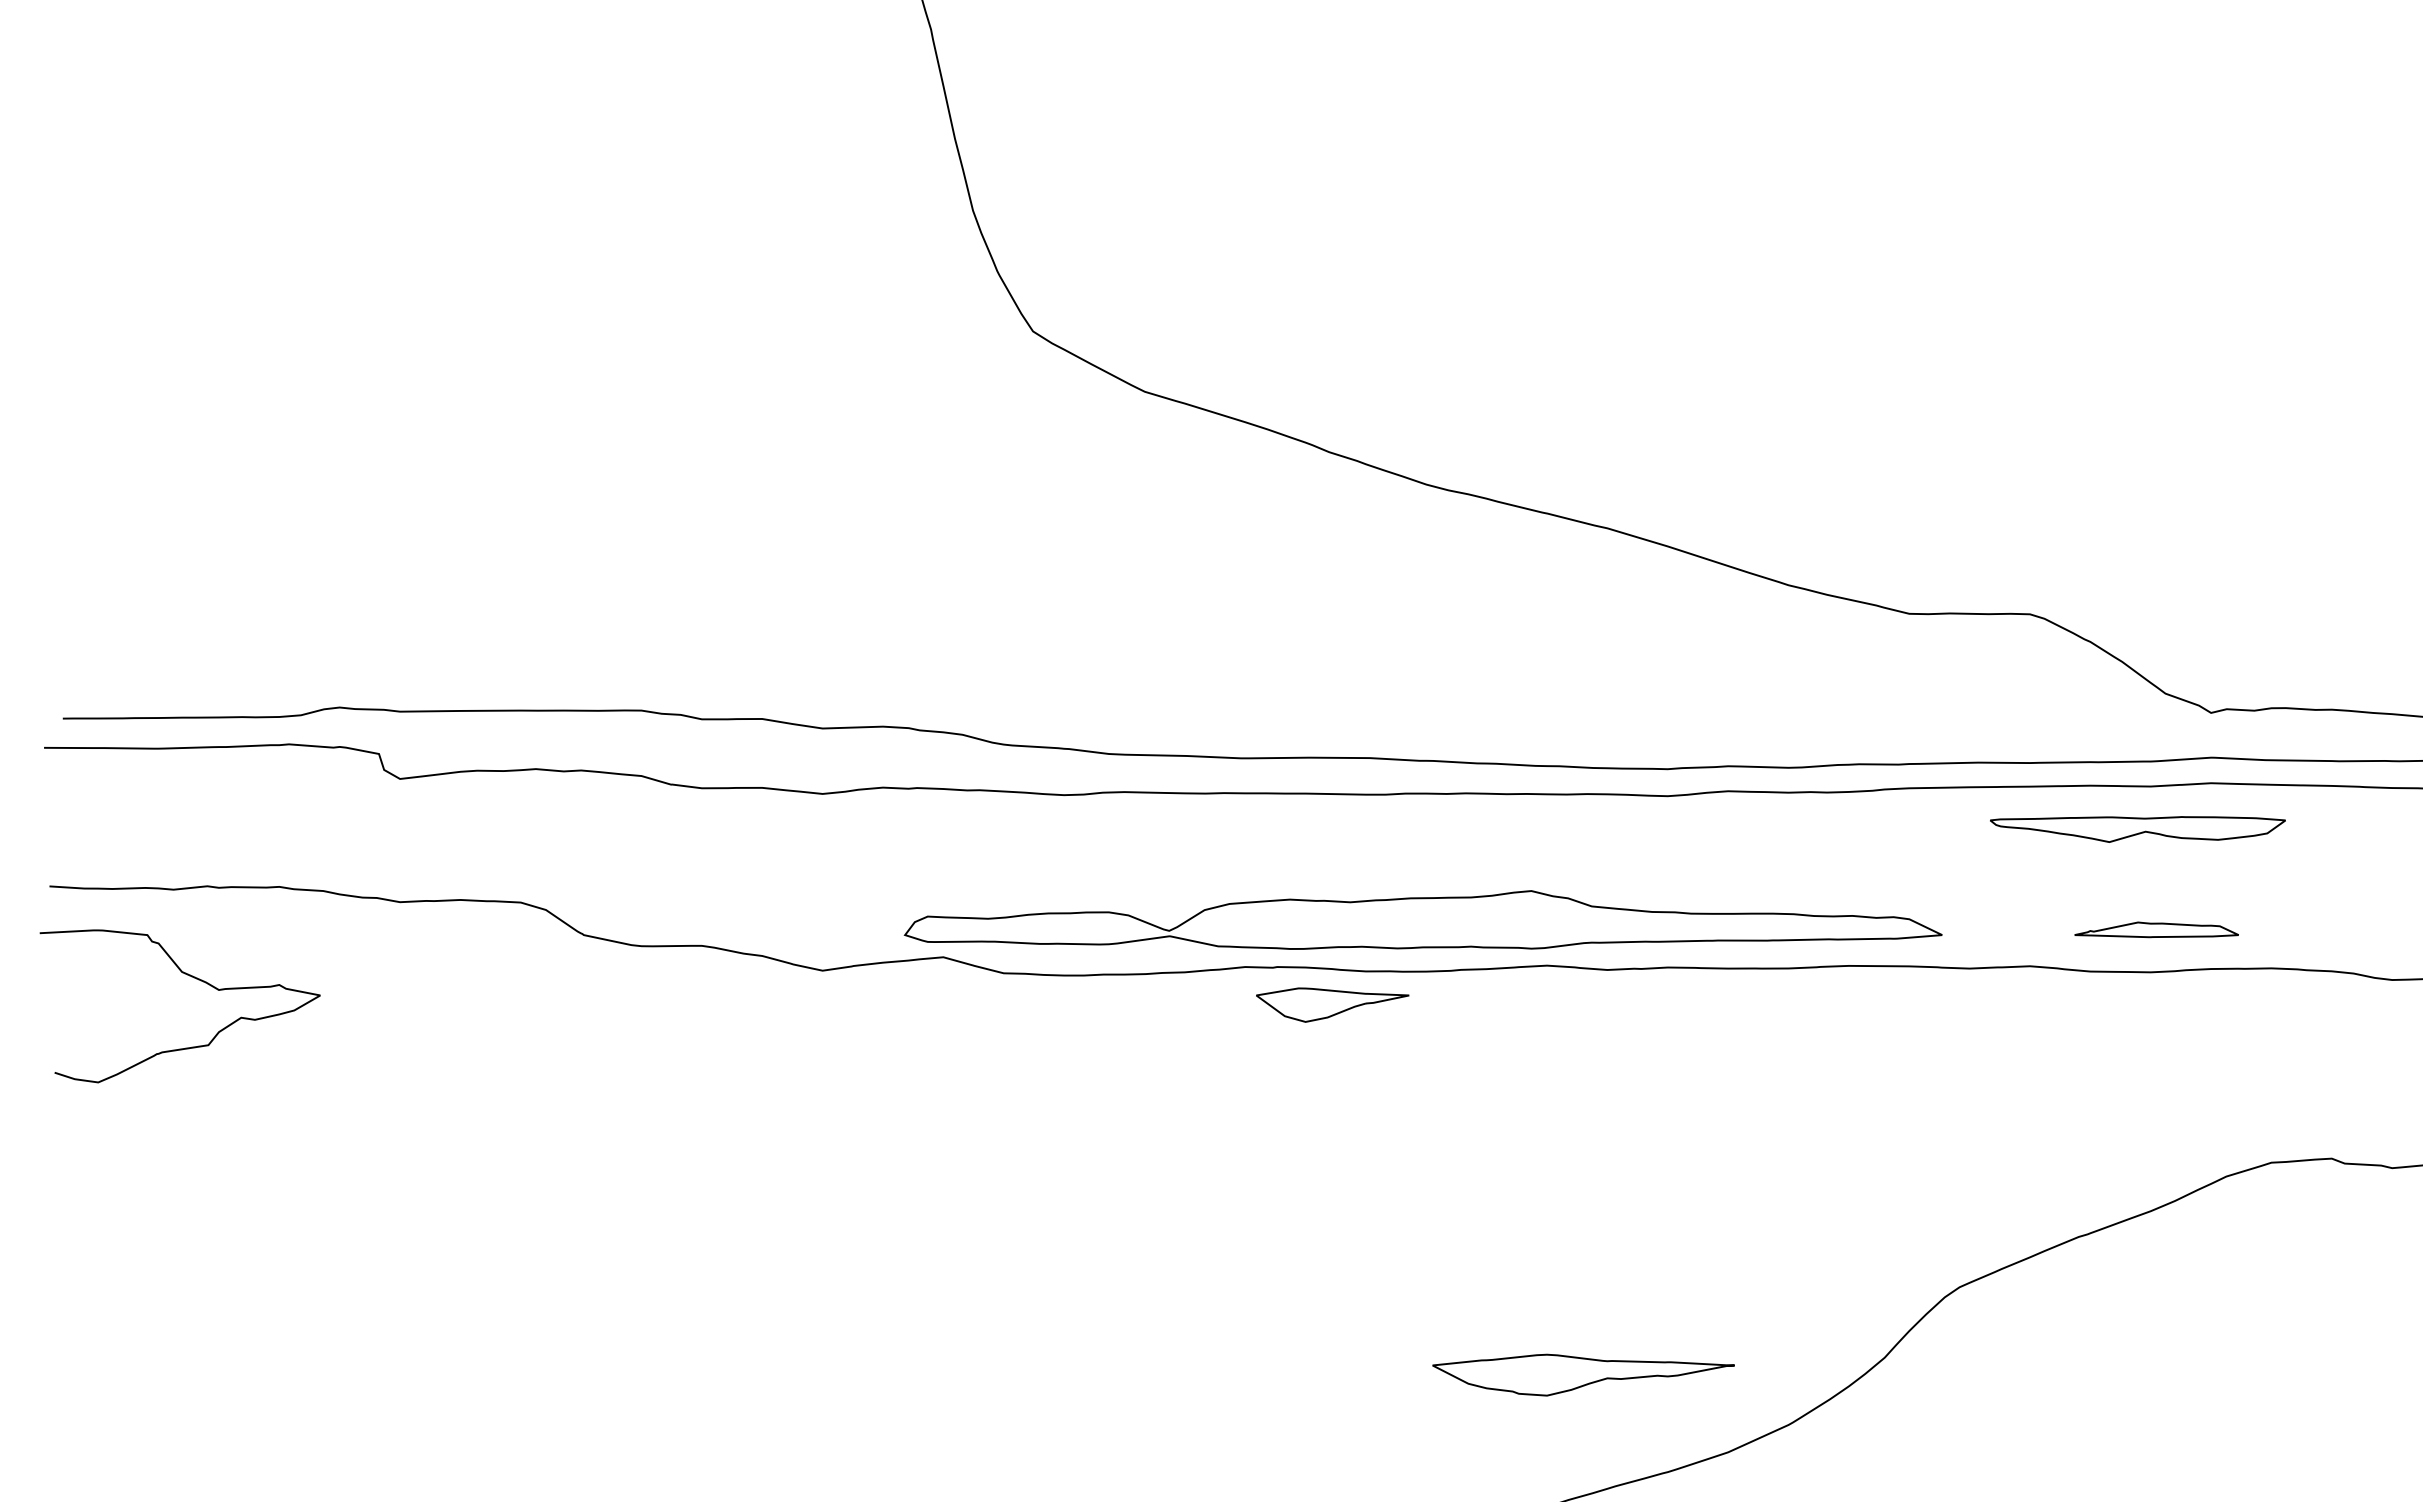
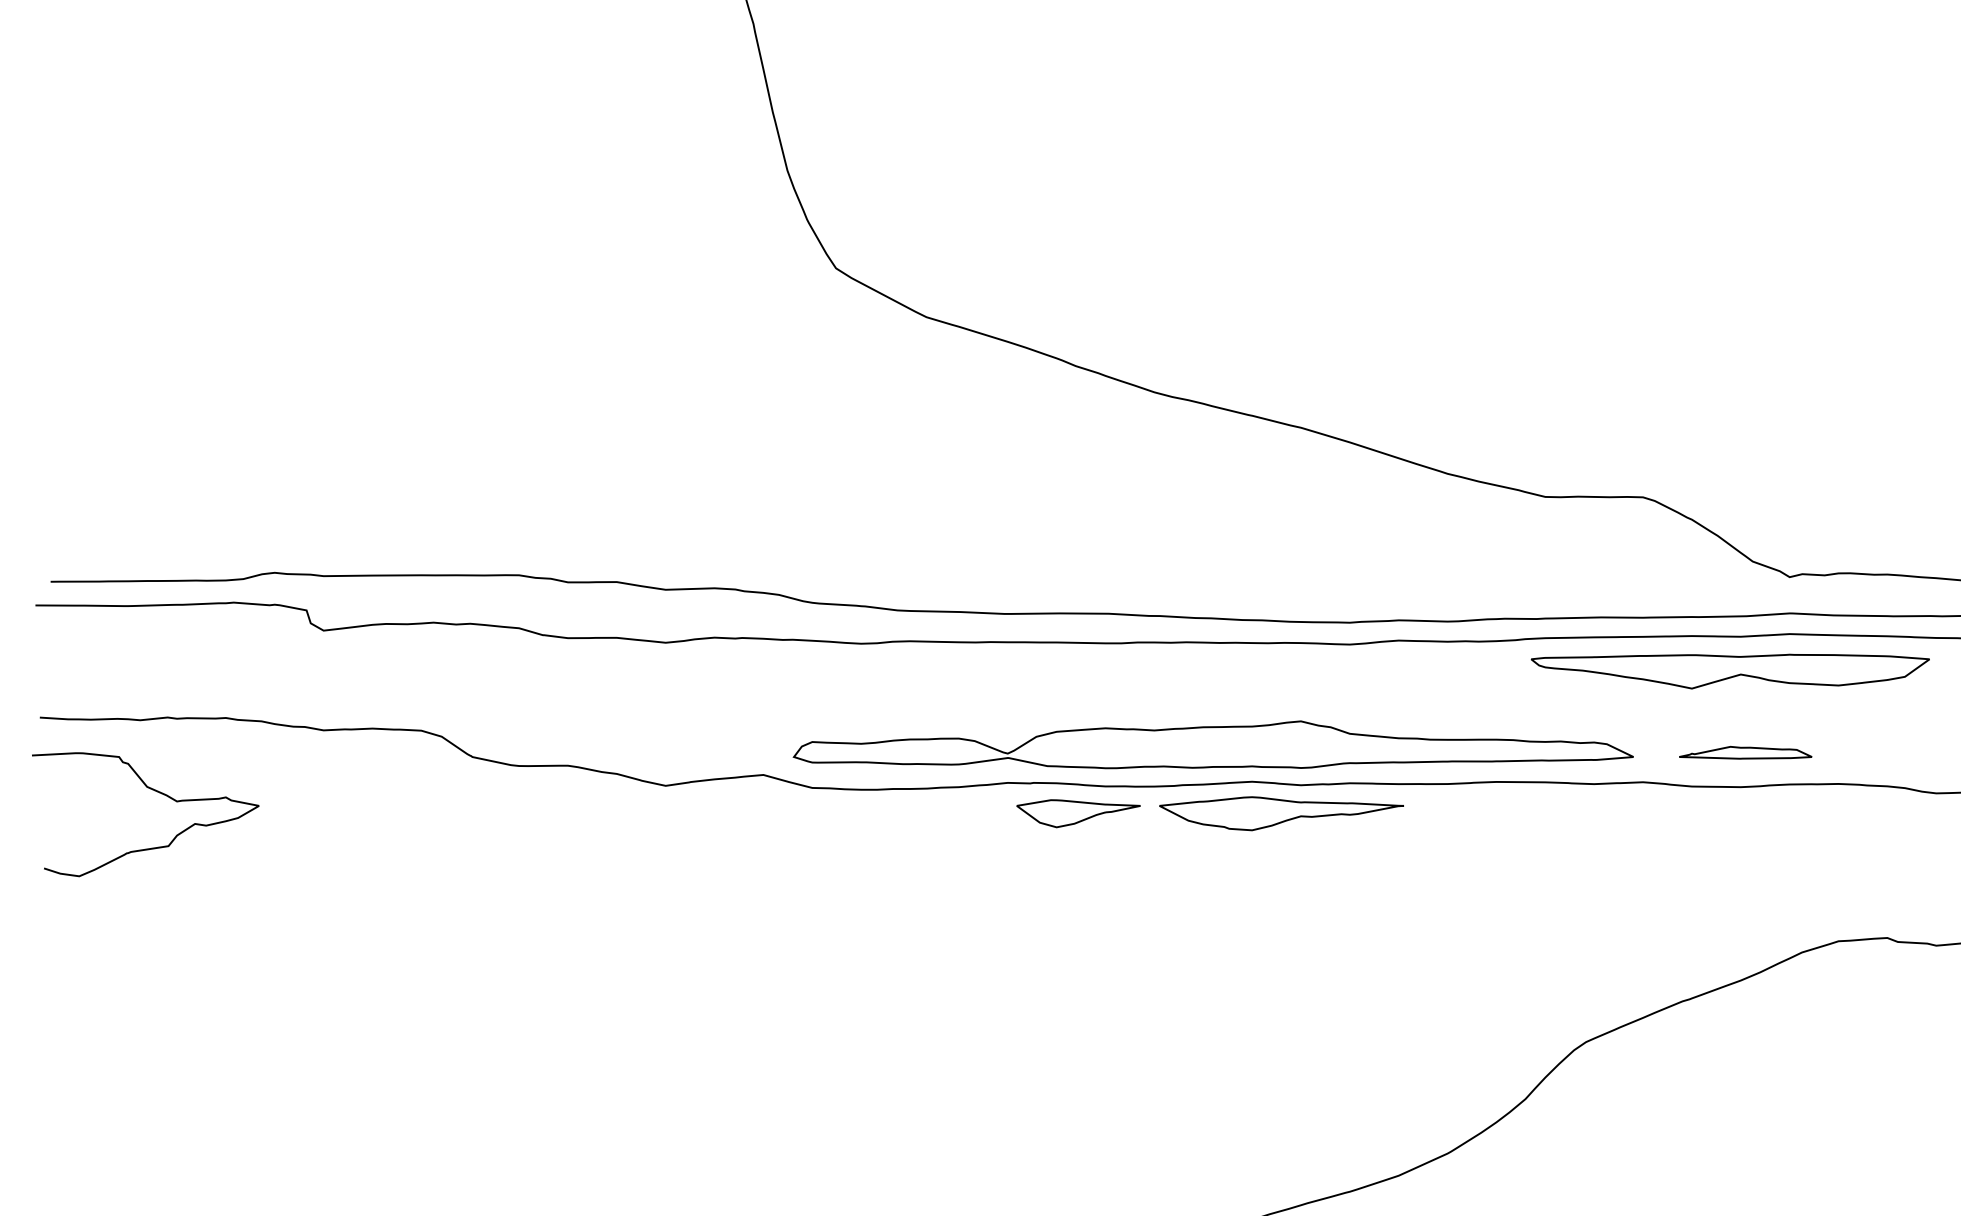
part: (2137, 829) -> (1730, 671), size x1.67
part: (1422, 919) -> (1212, 744), moved
part: (1583, 1374) -> (1281, 813), moved

